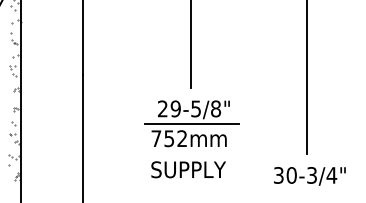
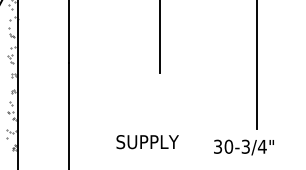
part: (191, 123) -> (160, 103), removed
text: (188, 169) -> (147, 141), moved
text: (309, 176) -> (243, 147), moved

